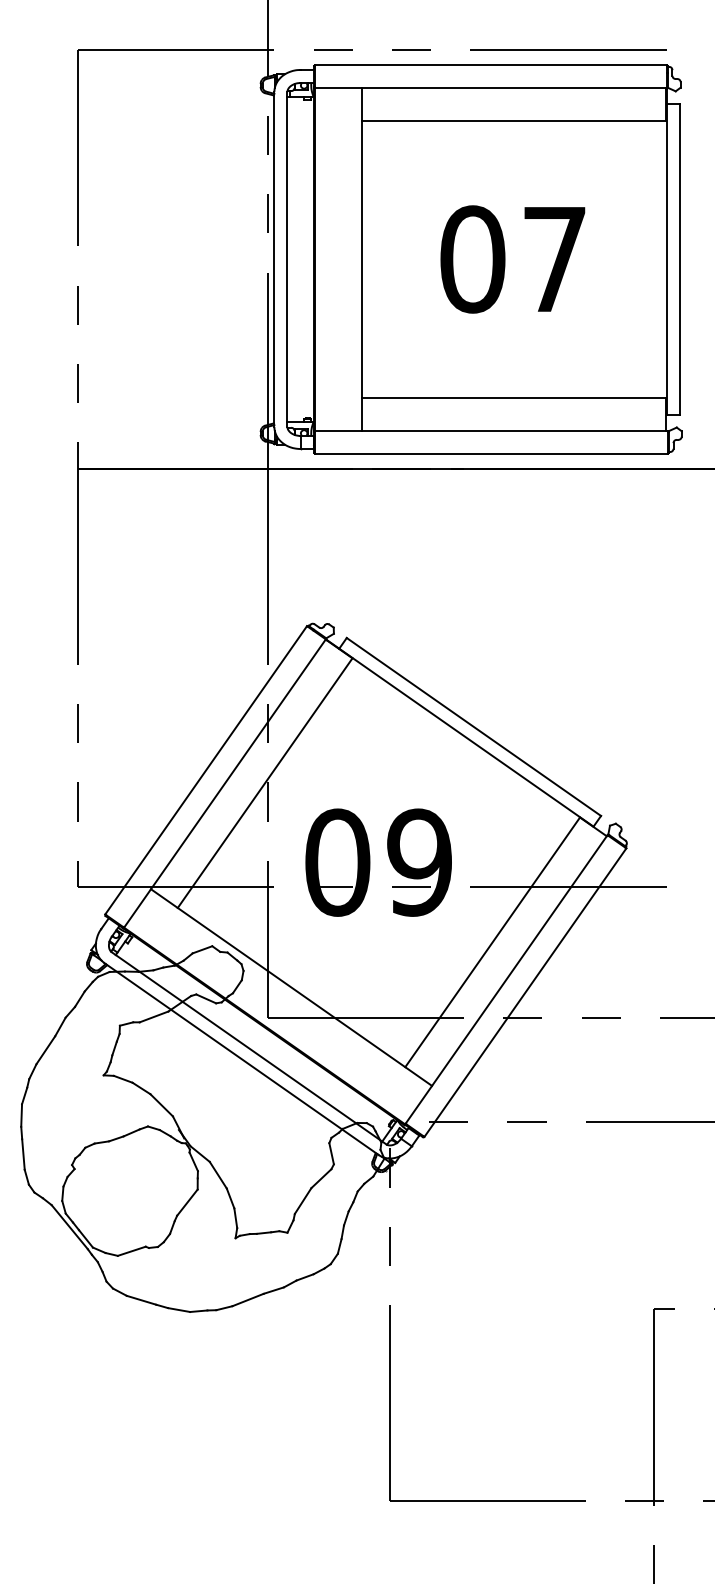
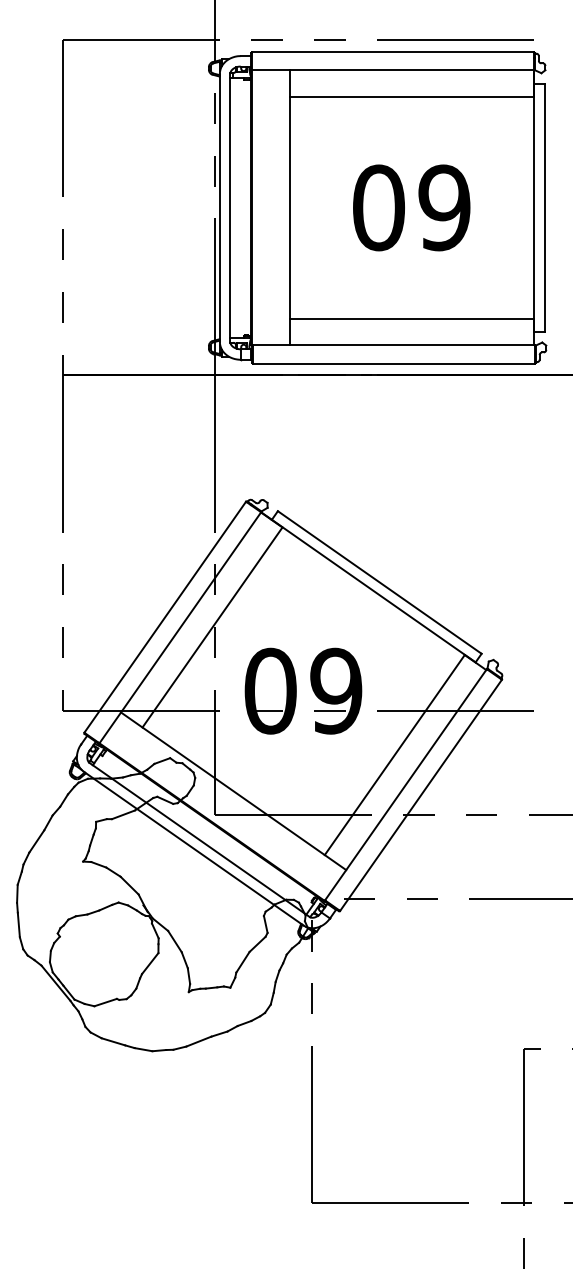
text: (554, 258) -> (444, 207), 07 -> 09

